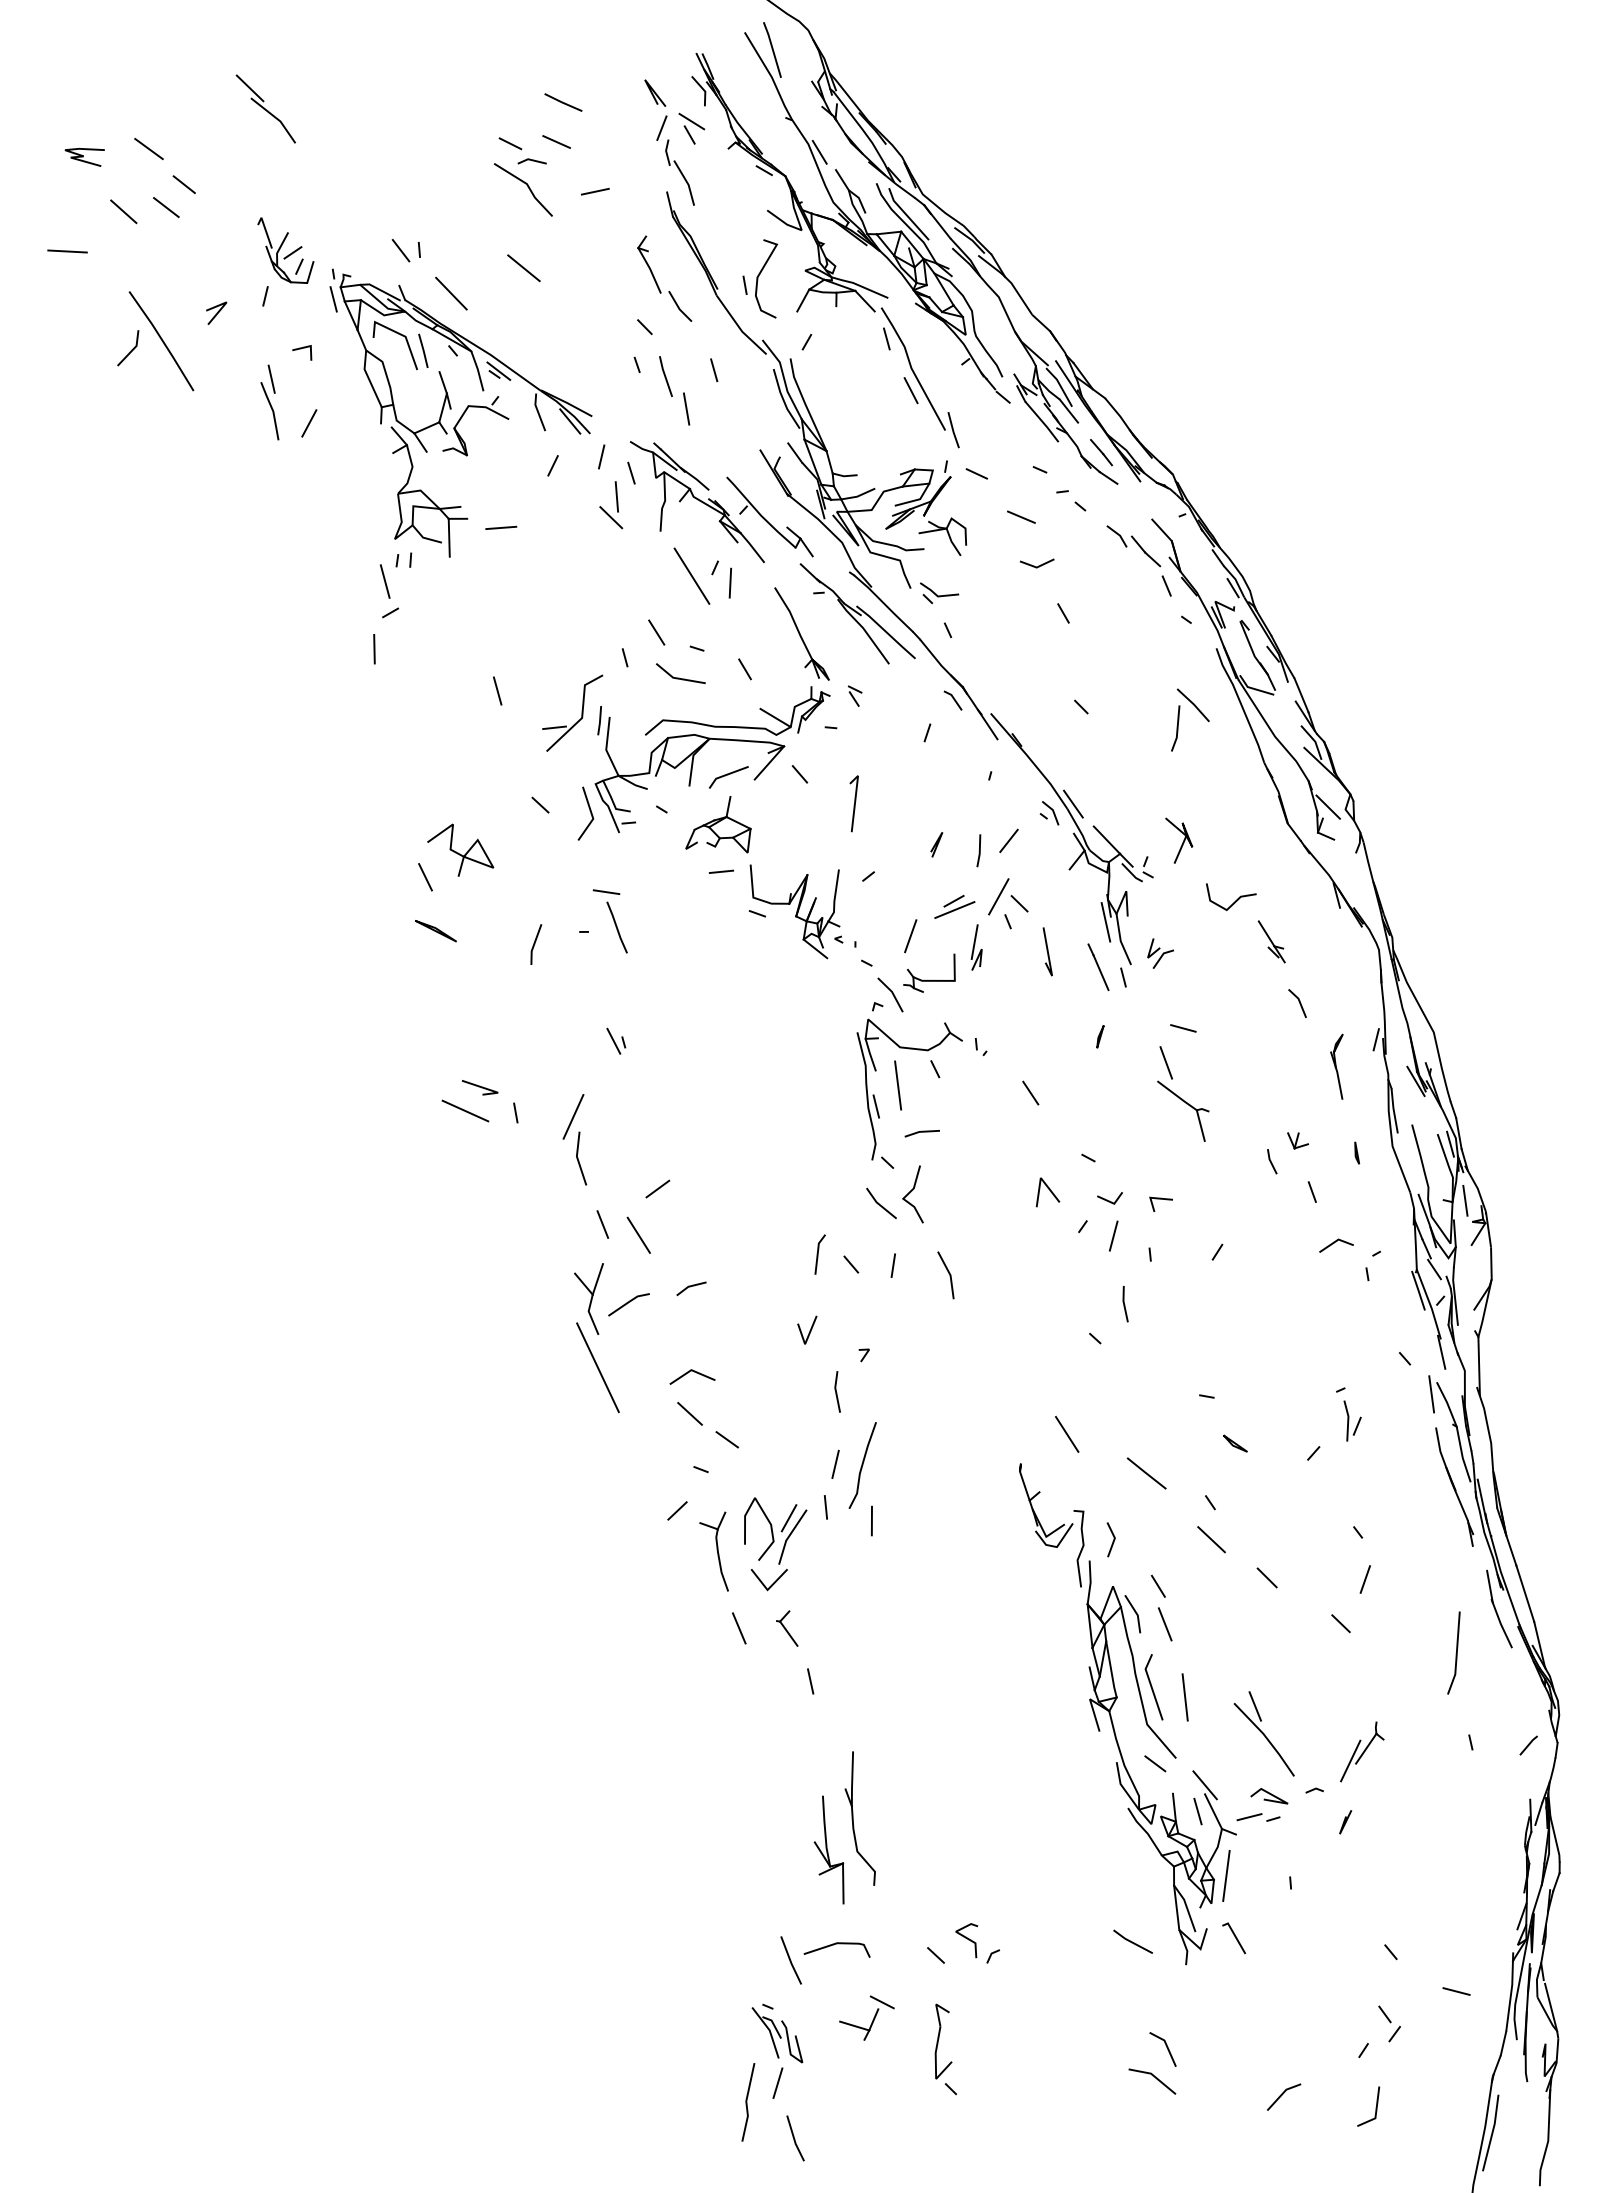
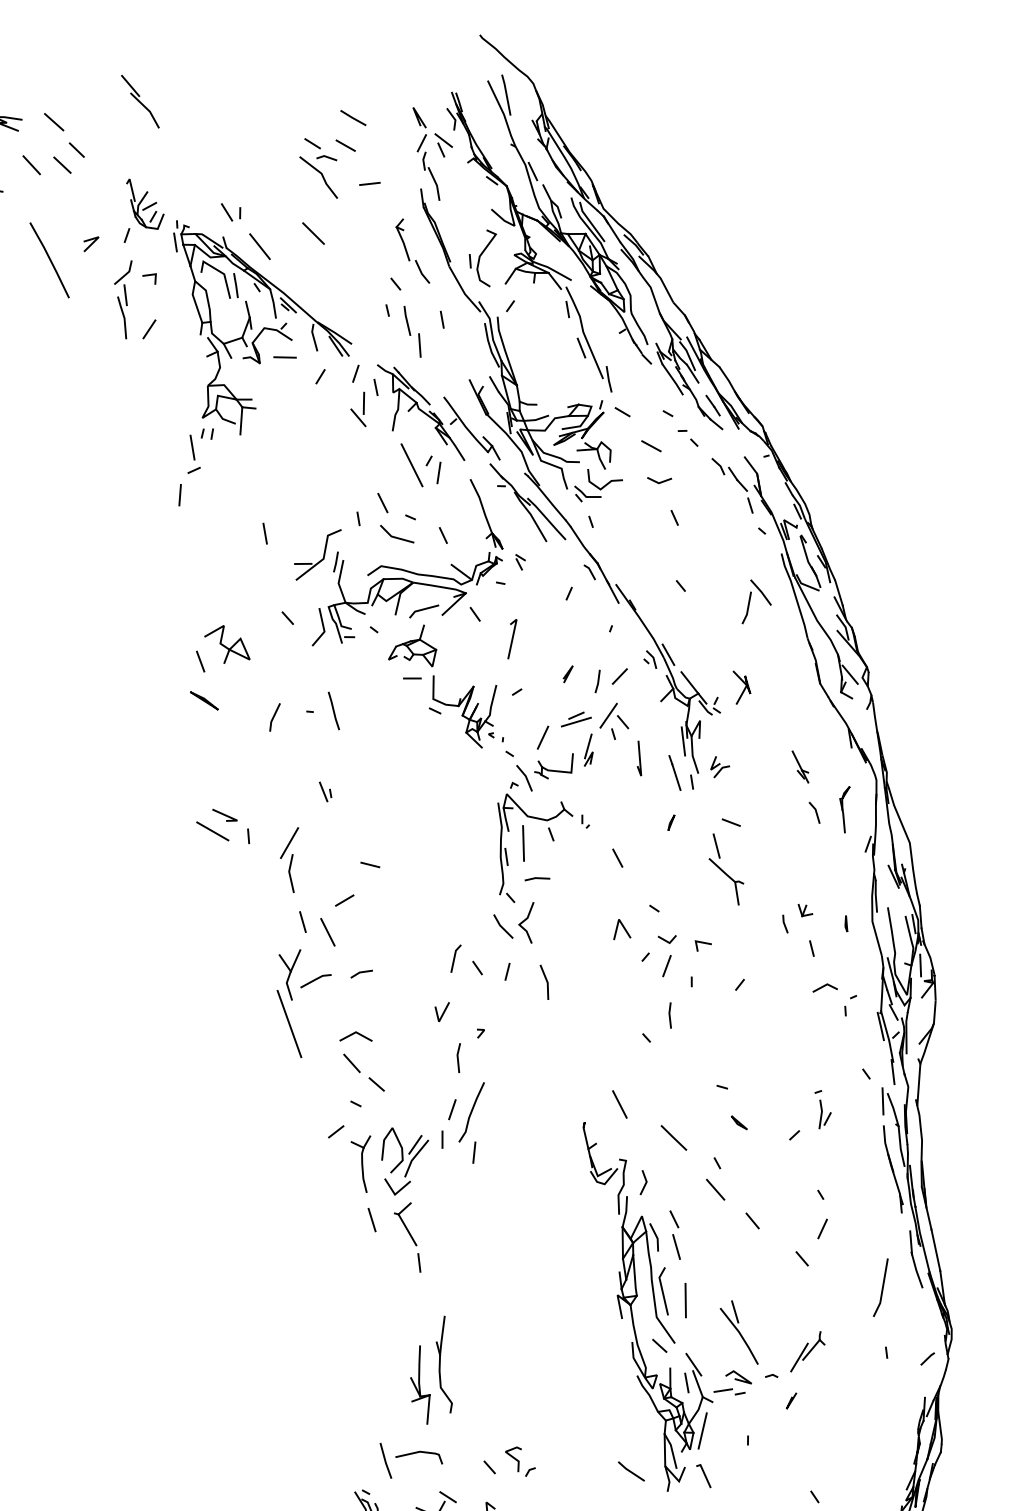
line: (130, 350) -> (124, 274), moved
line: (501, 527) -> (285, 357), moved
line: (606, 891) -> (370, 864), moved
line: (1235, 900) -> (607, 483), moved
part: (1336, 1066) -> (843, 809), moved
part: (787, 1628) -> (406, 1223), size x1.67

